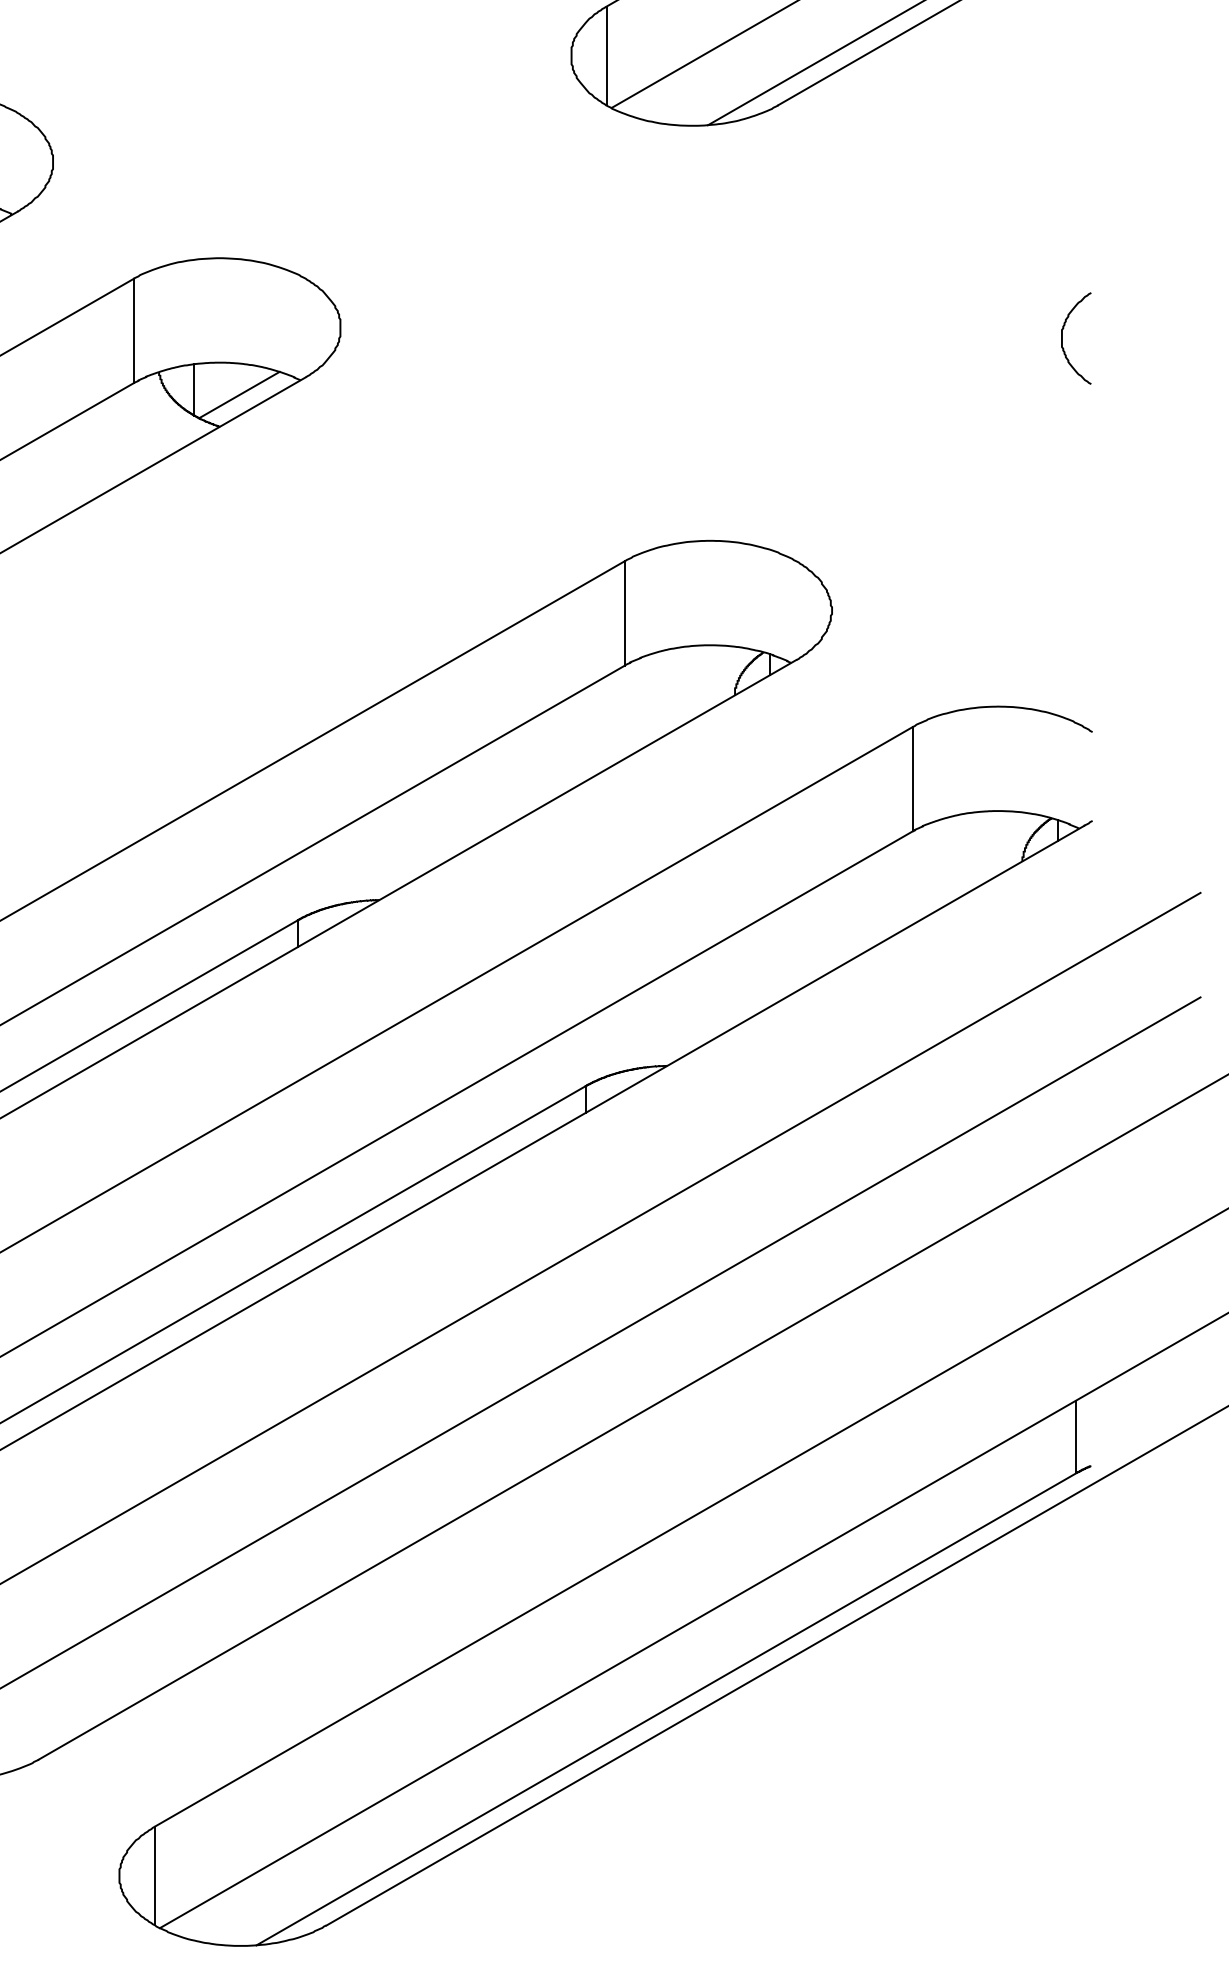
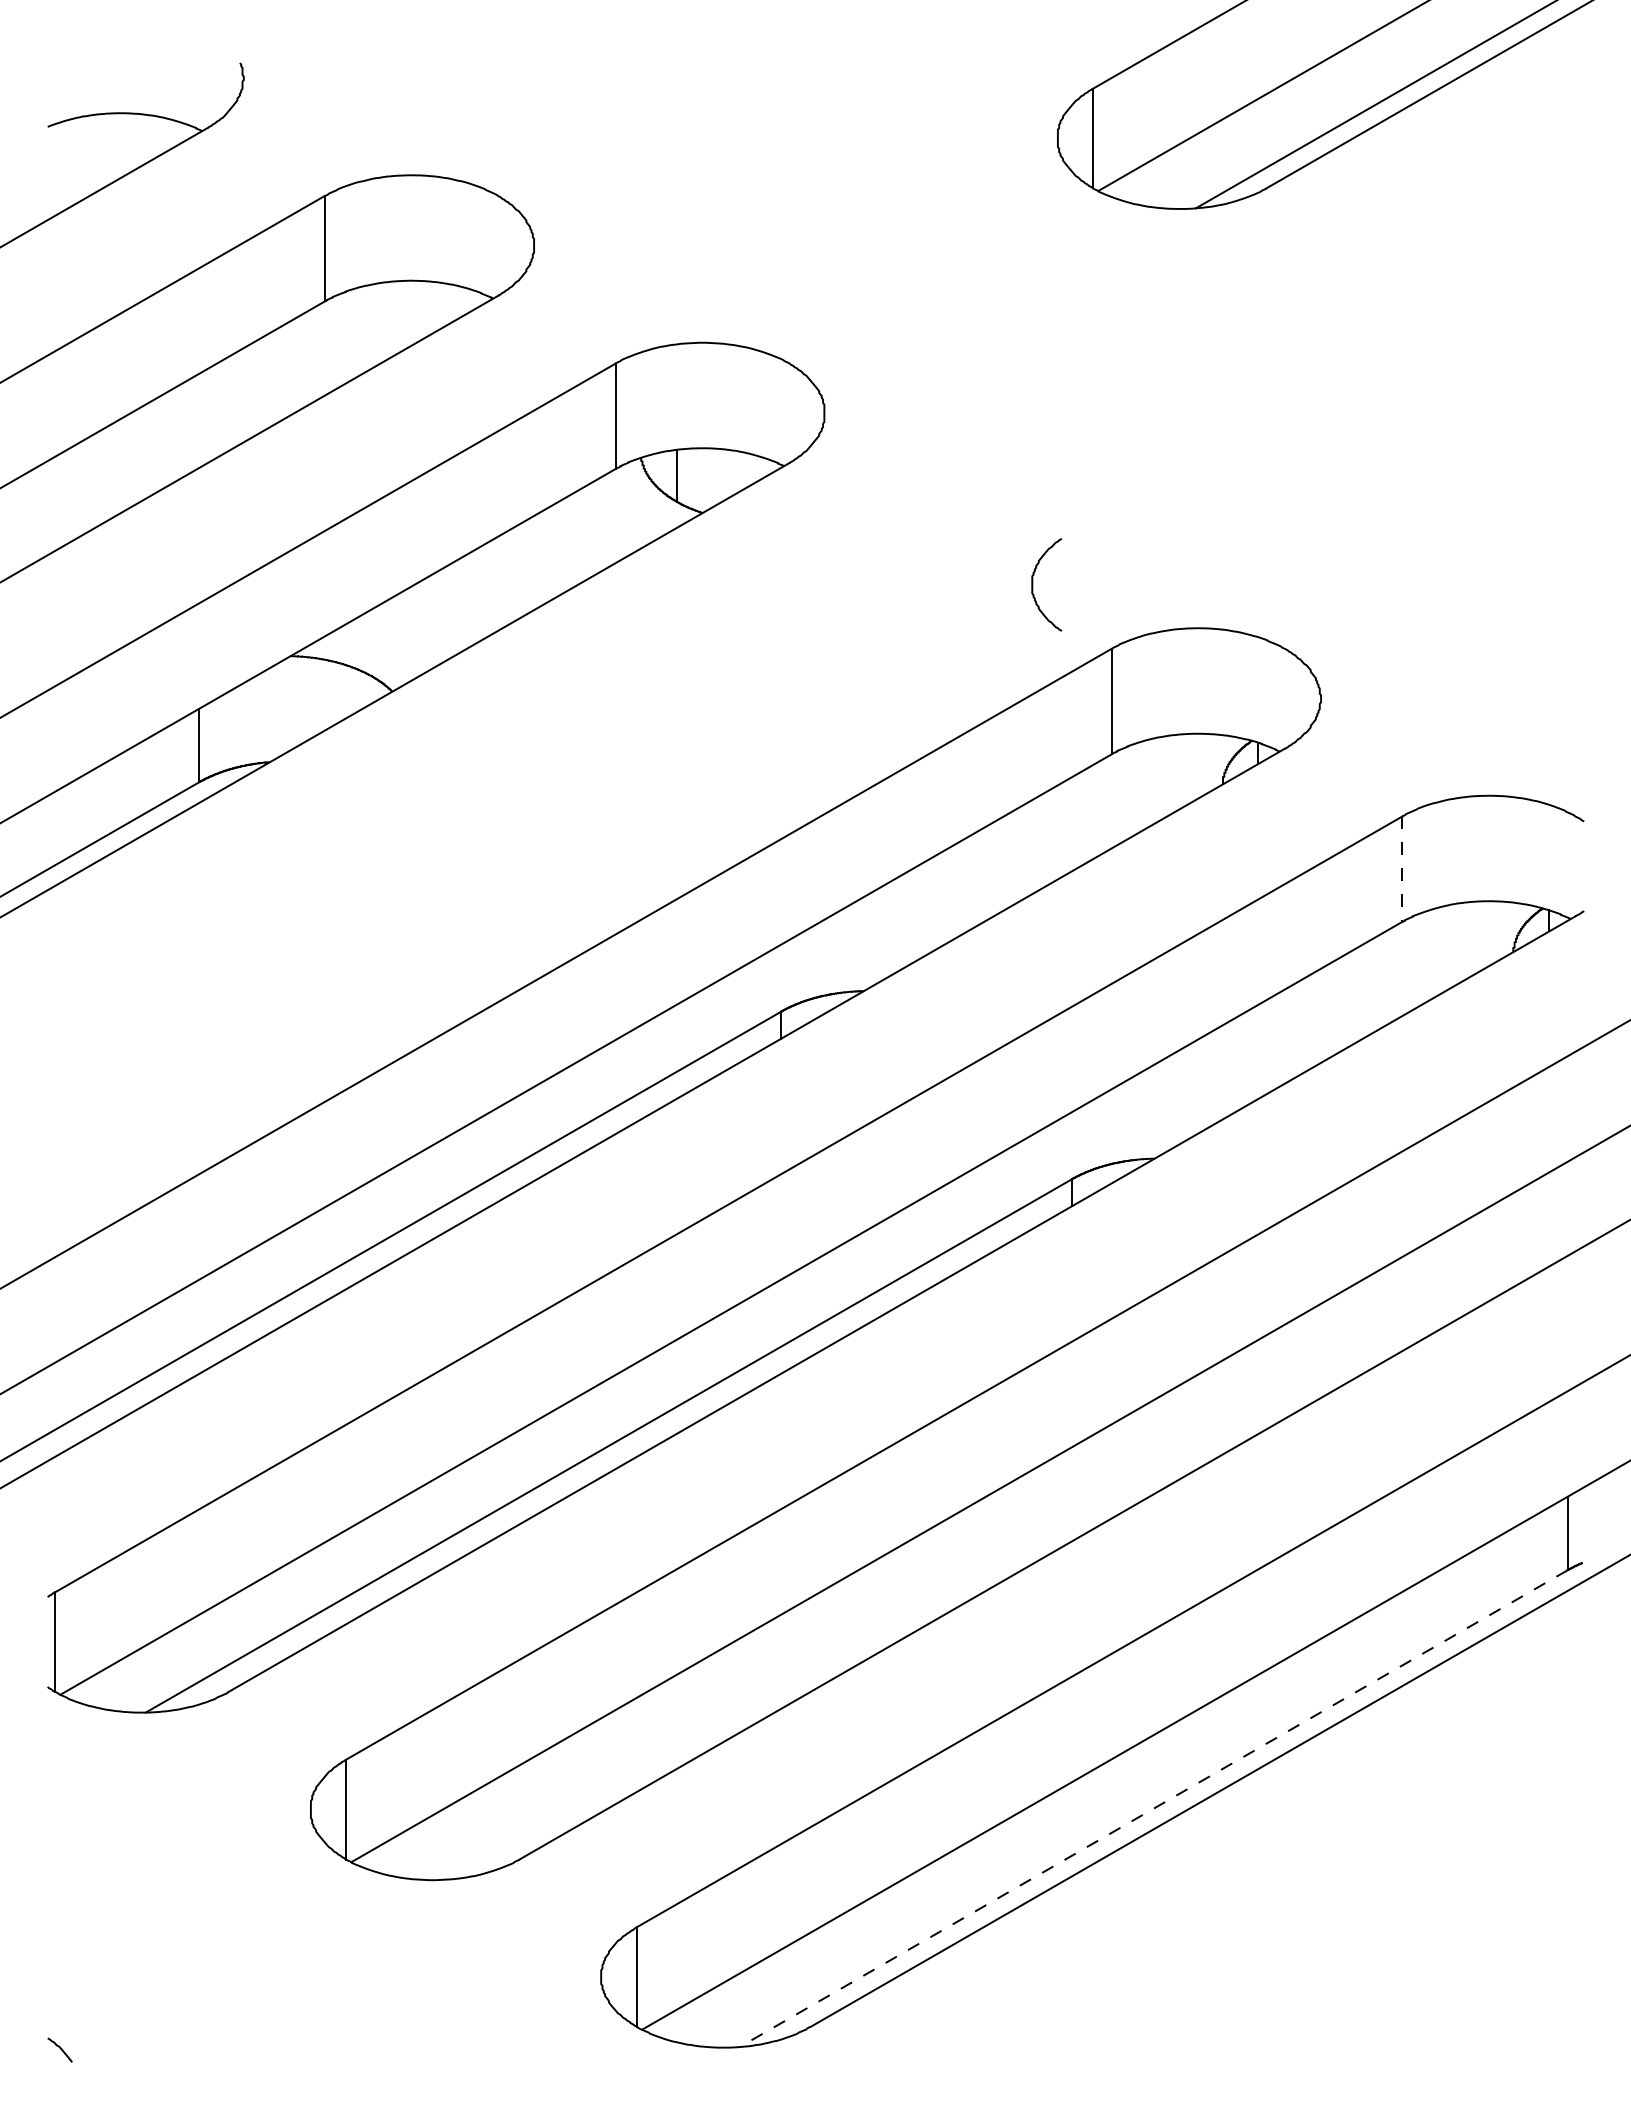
curve: (1063, 338) -> (1033, 584), moved
line: (239, 394) -> (722, 480), removed
line: (912, 779) -> (1402, 869), solid -> dashed
line: (666, 1709) -> (1153, 1808), solid -> dashed

